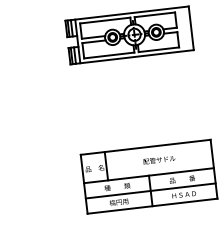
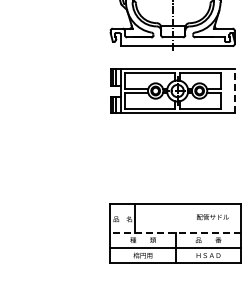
line: (191, 28) -> (234, 91), solid -> dashed
text: (158, 160) -> (212, 217), moved
line: (148, 175) -> (175, 232), solid -> dashed

